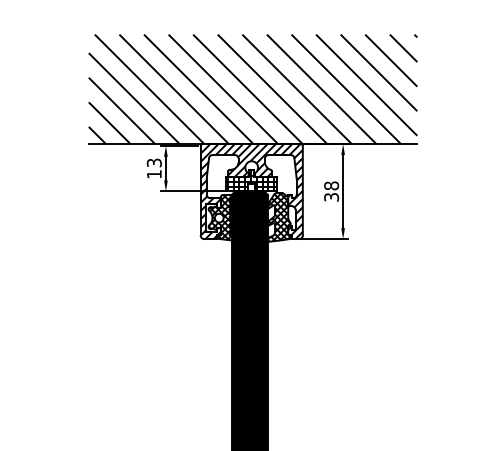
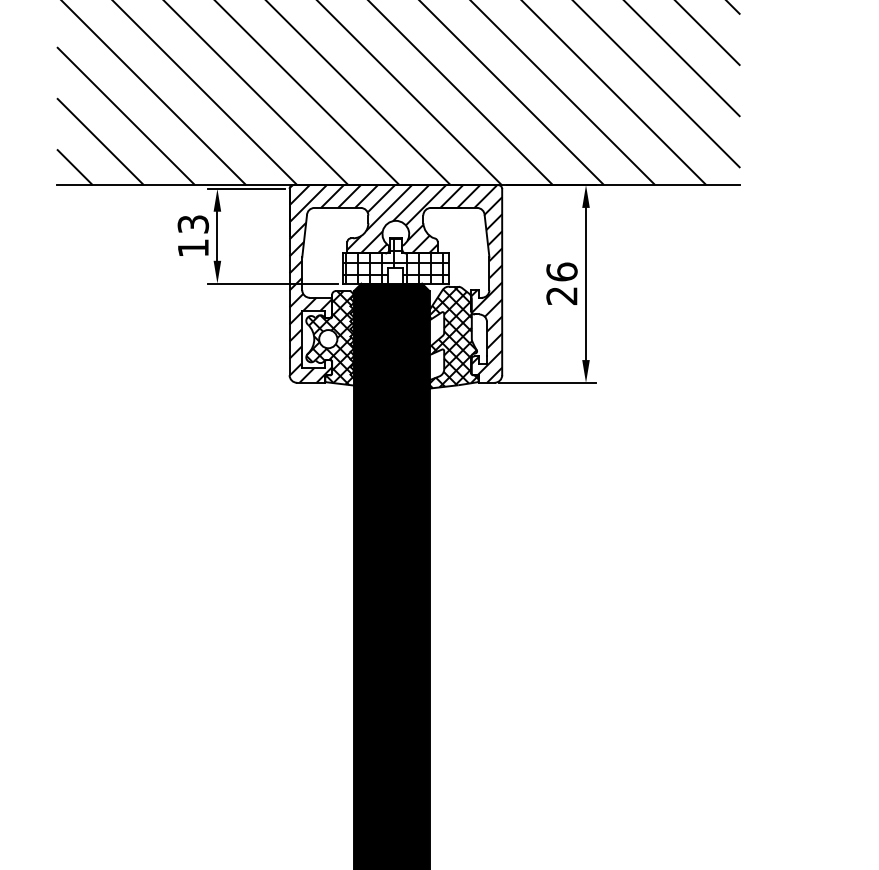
text: (331, 191) -> (561, 283), 38 -> 26

